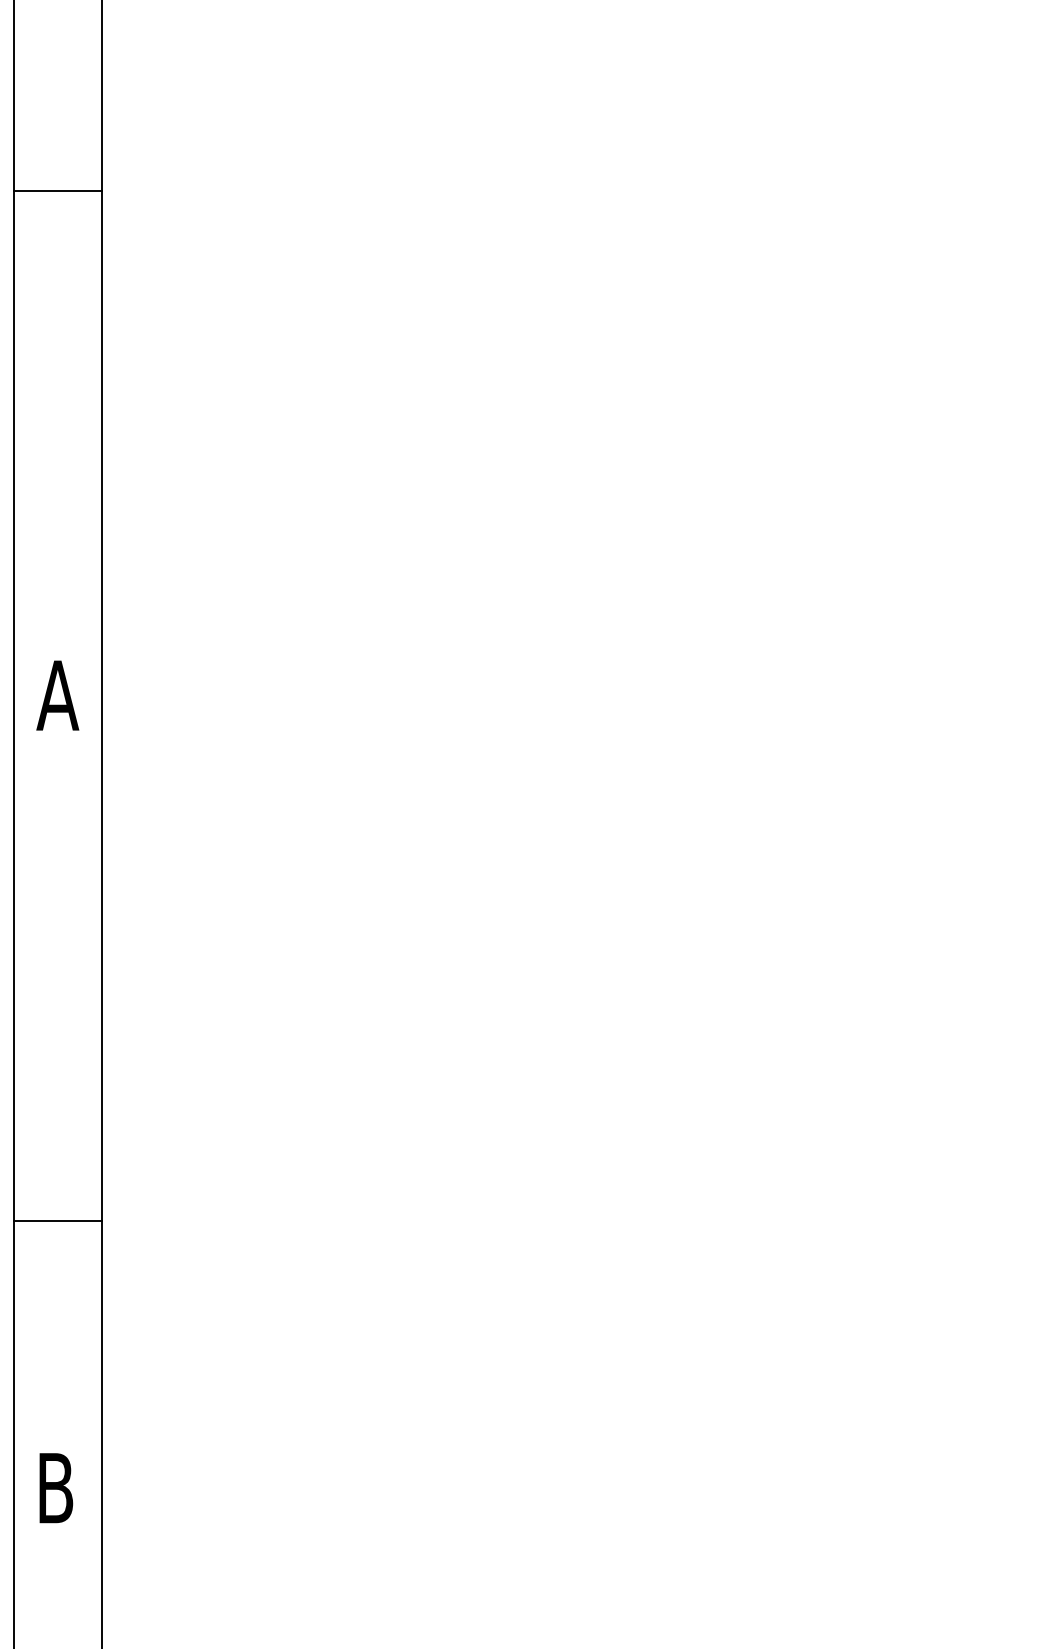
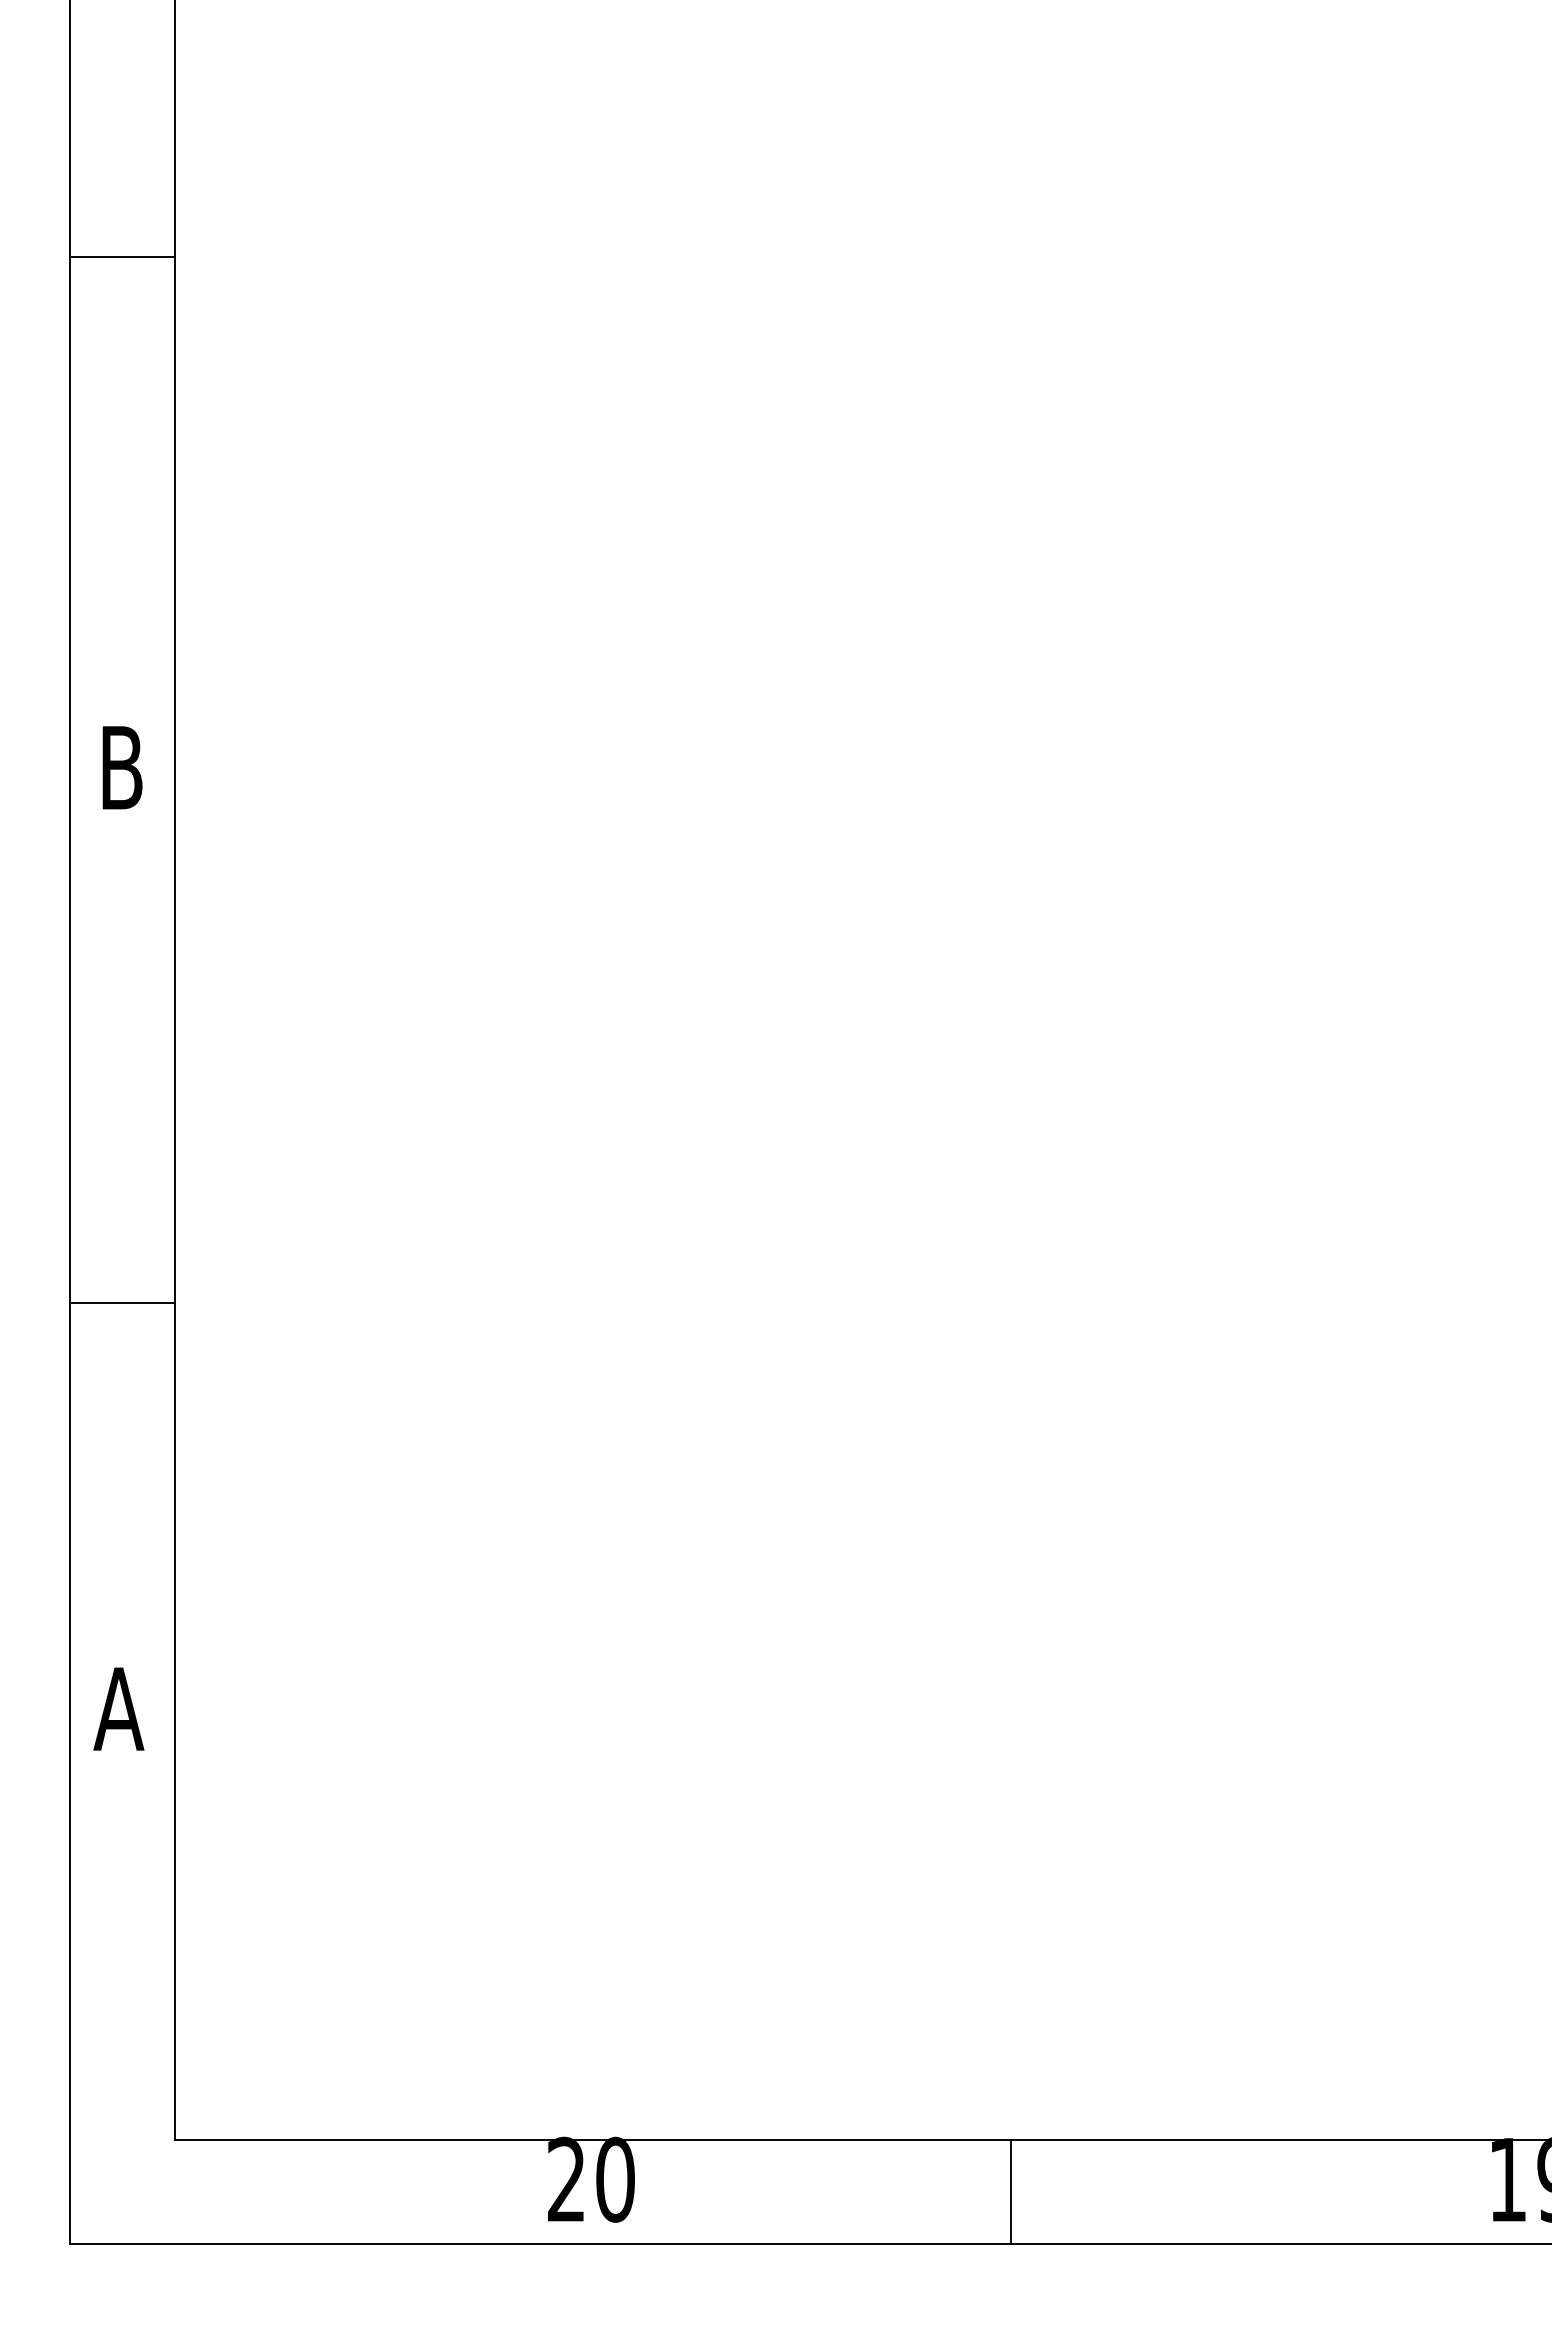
line: (57, 190) -> (121, 256), moved
text: (57, 695) -> (121, 767), A -> B
line: (57, 1220) -> (121, 1302), moved
text: (55, 1487) -> (118, 1708), B -> A

